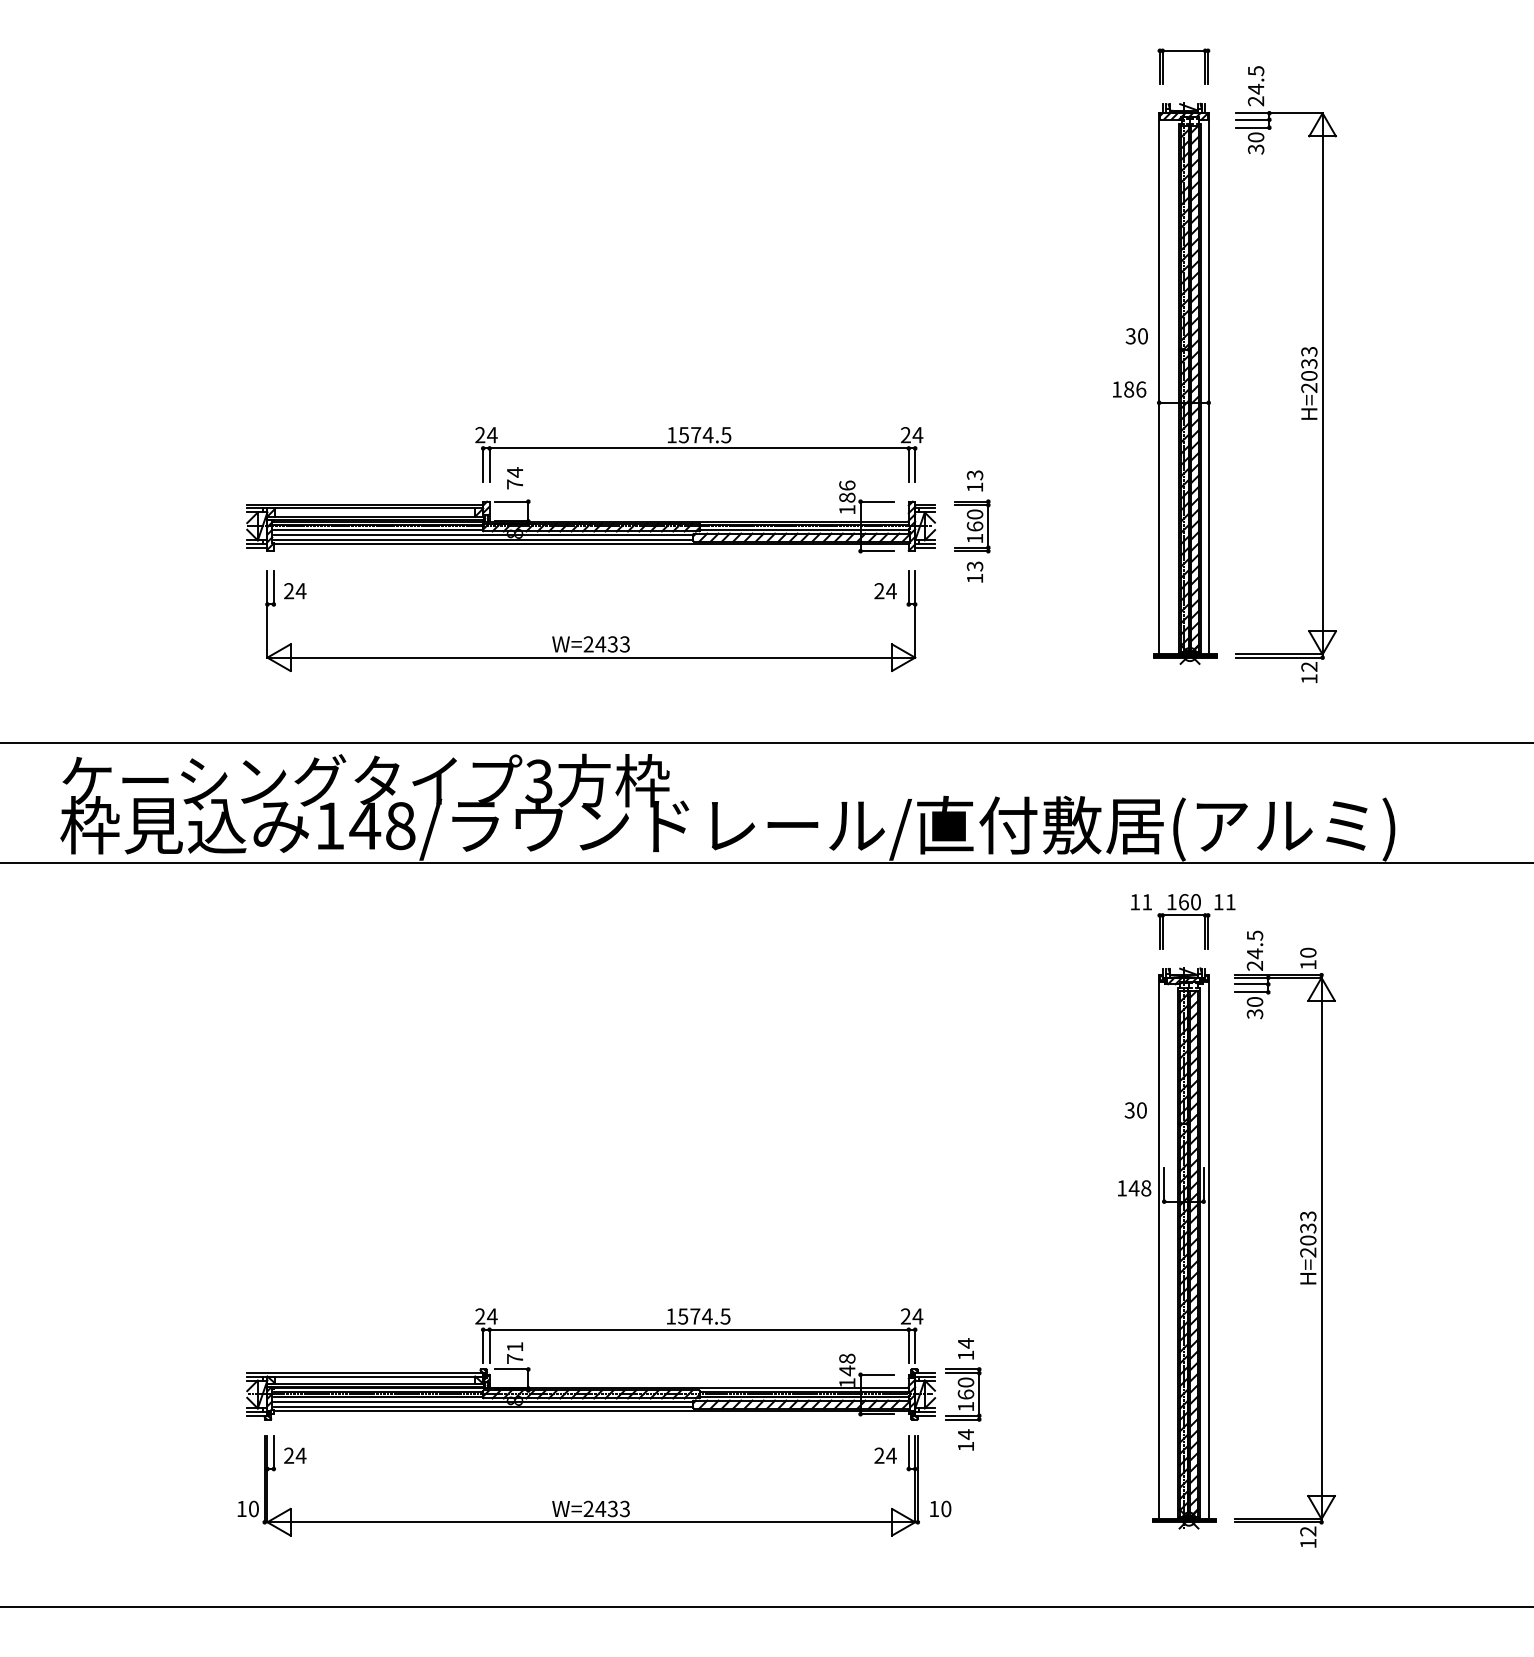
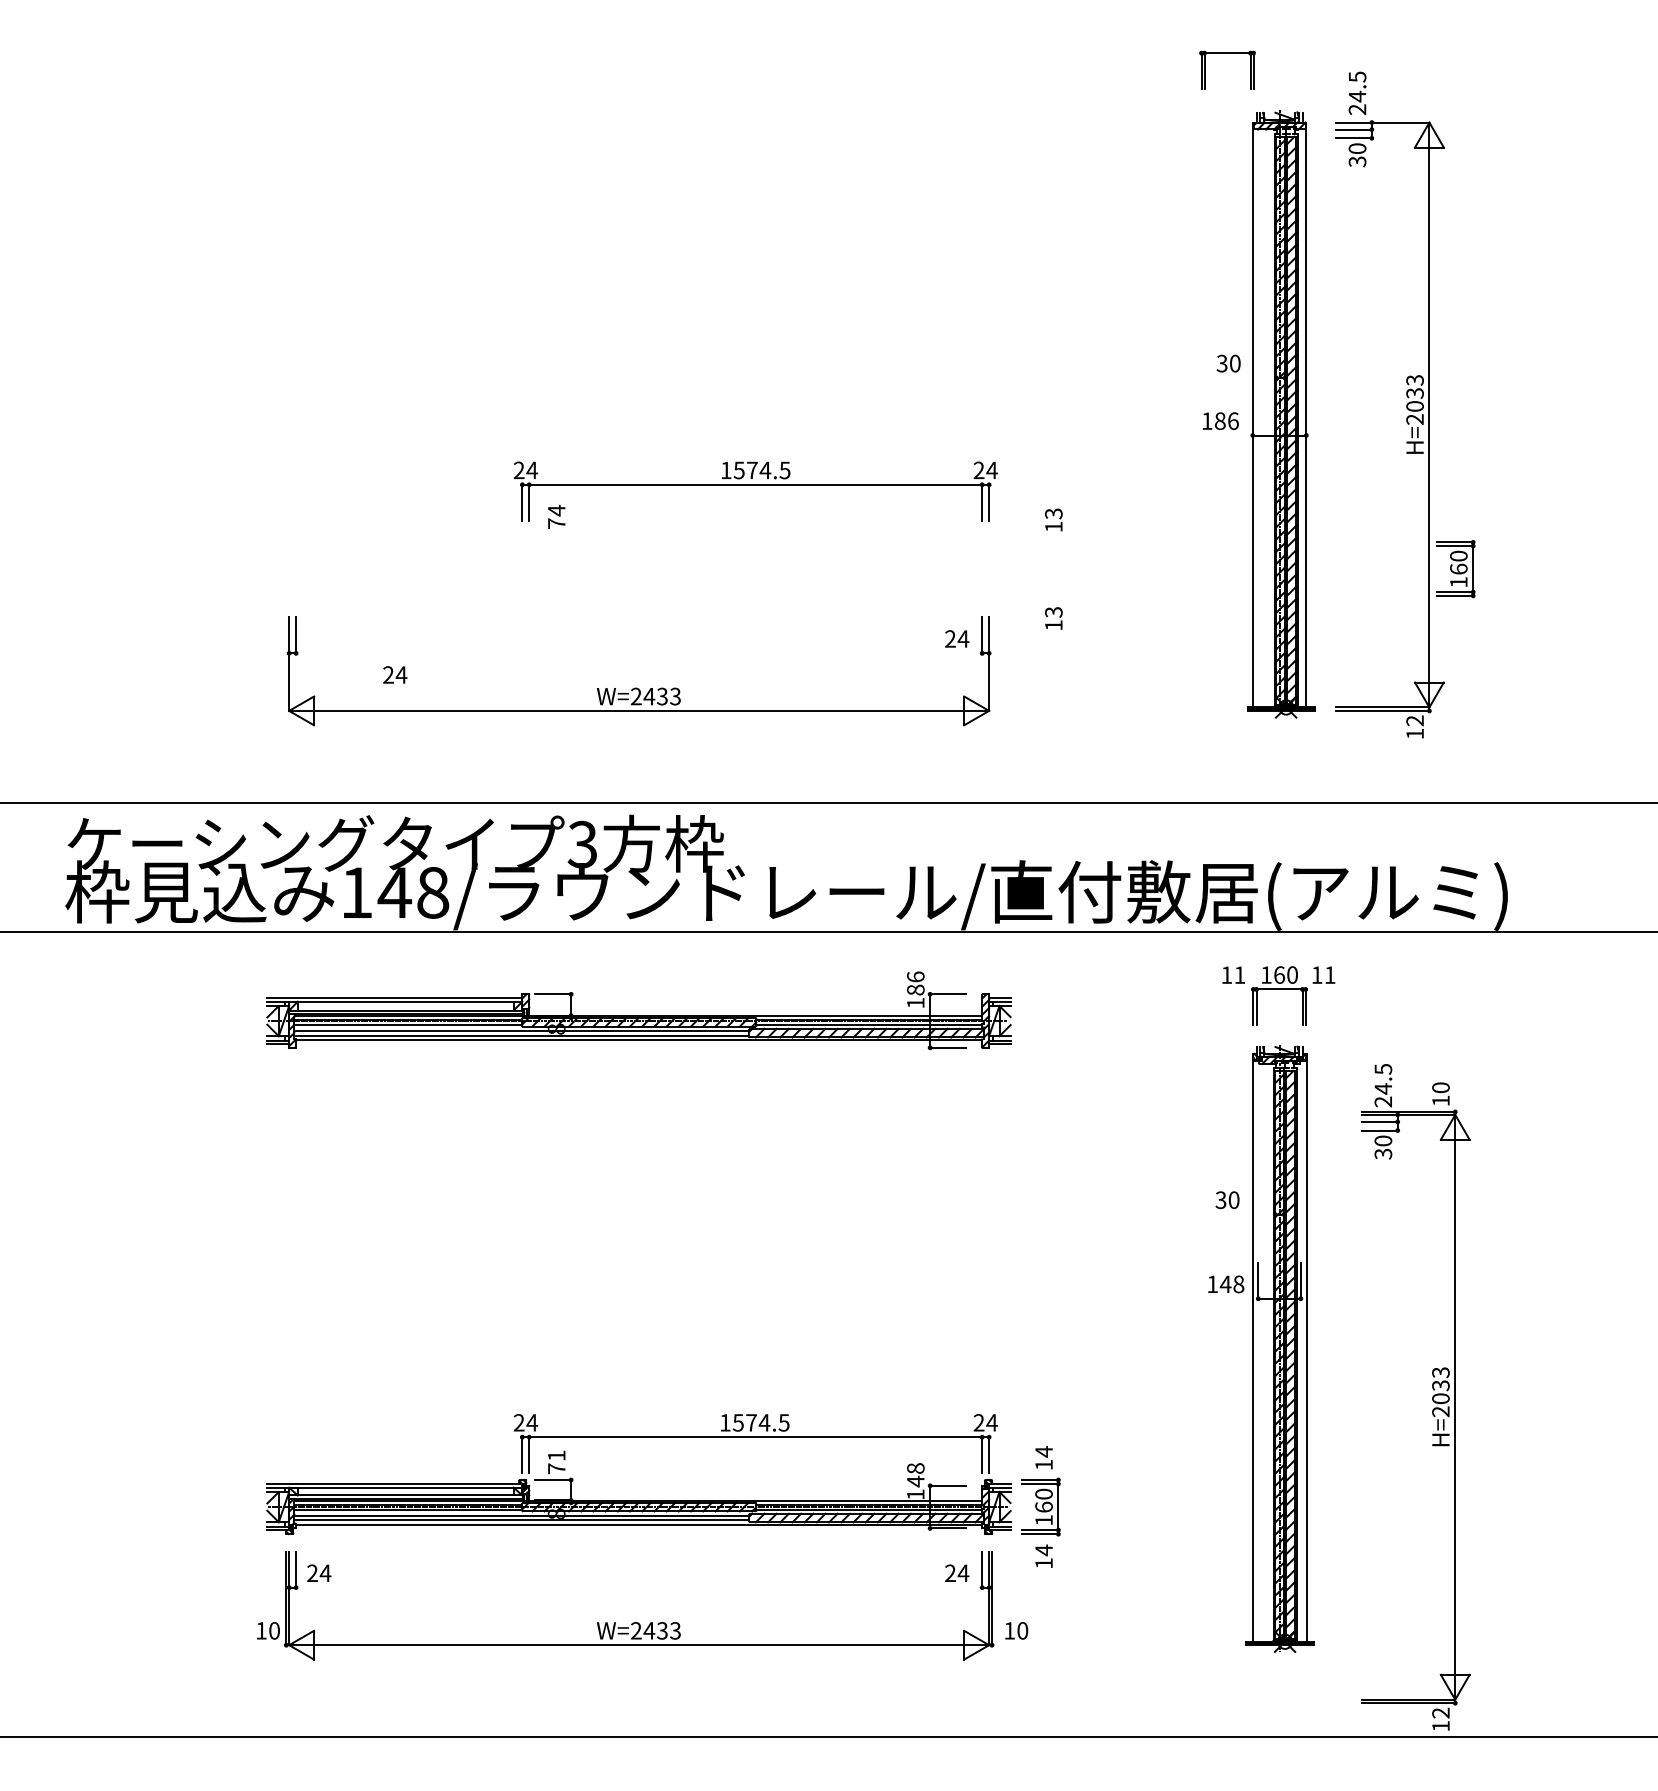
part: (1183, 51) -> (1227, 53), moved
part: (590, 516) -> (638, 1010), moved
part: (971, 526) -> (1455, 569), moved
text: (295, 590) -> (395, 674), moved
part: (1300, 1239) -> (1432, 1397), moved

